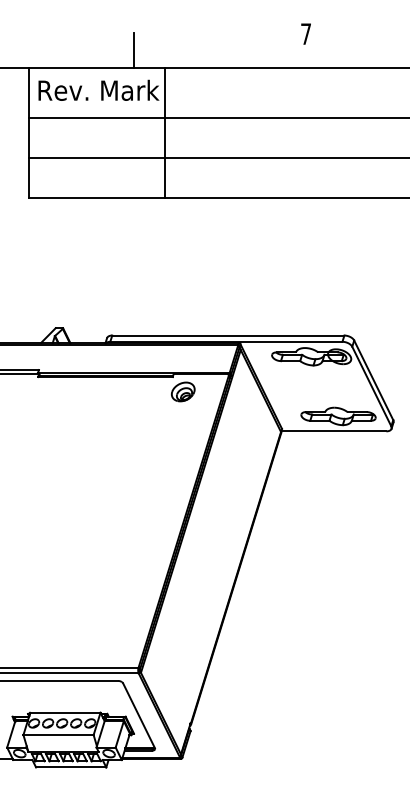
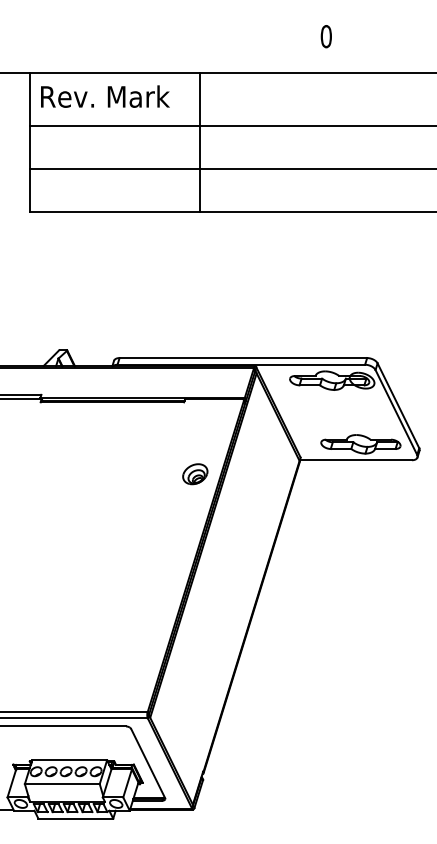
text: (305, 34) -> (325, 36), 7 -> 0
line: (134, 49) -> (143, 53), removed
line: (164, 132) -> (199, 141), moved
part: (183, 392) -> (195, 474), moved

